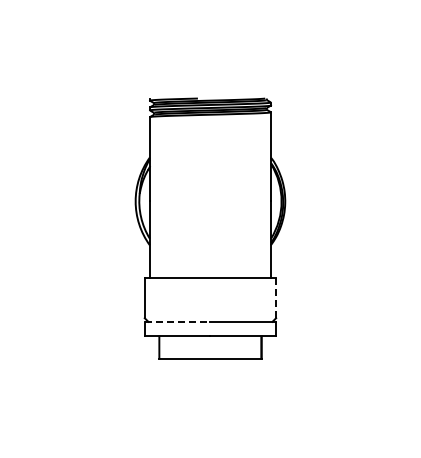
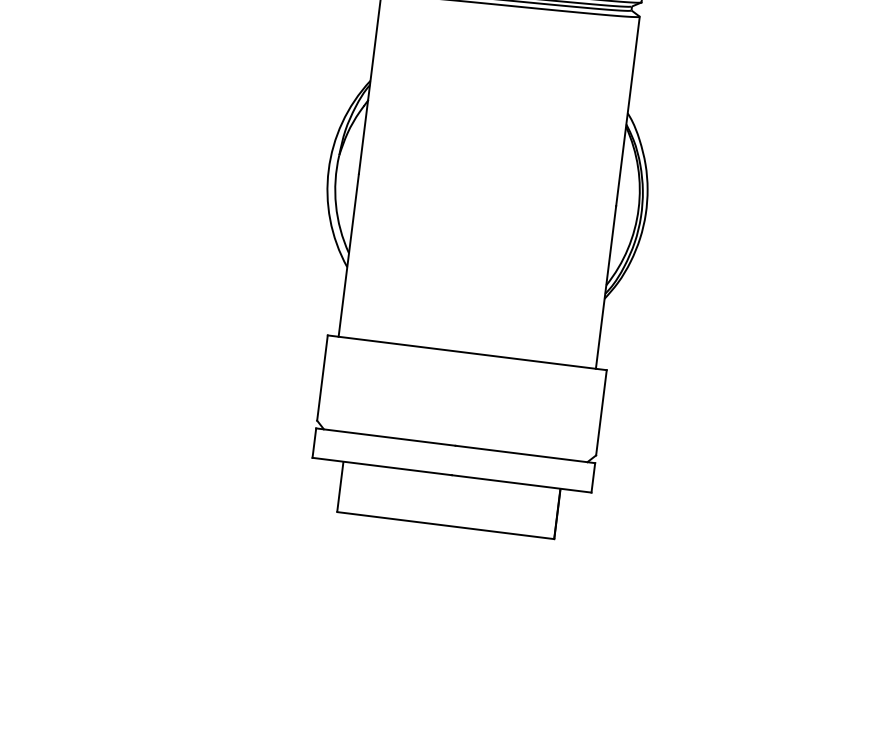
line: (276, 297) -> (602, 411), dashed -> solid
line: (177, 321) -> (385, 436), dashed -> solid

